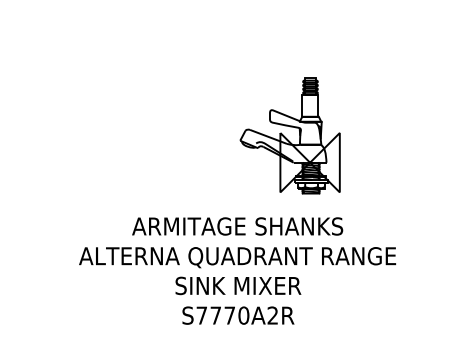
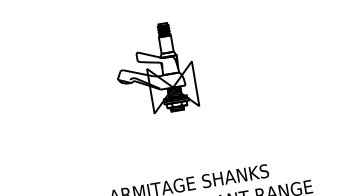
part: (289, 135) -> (154, 69), moved

